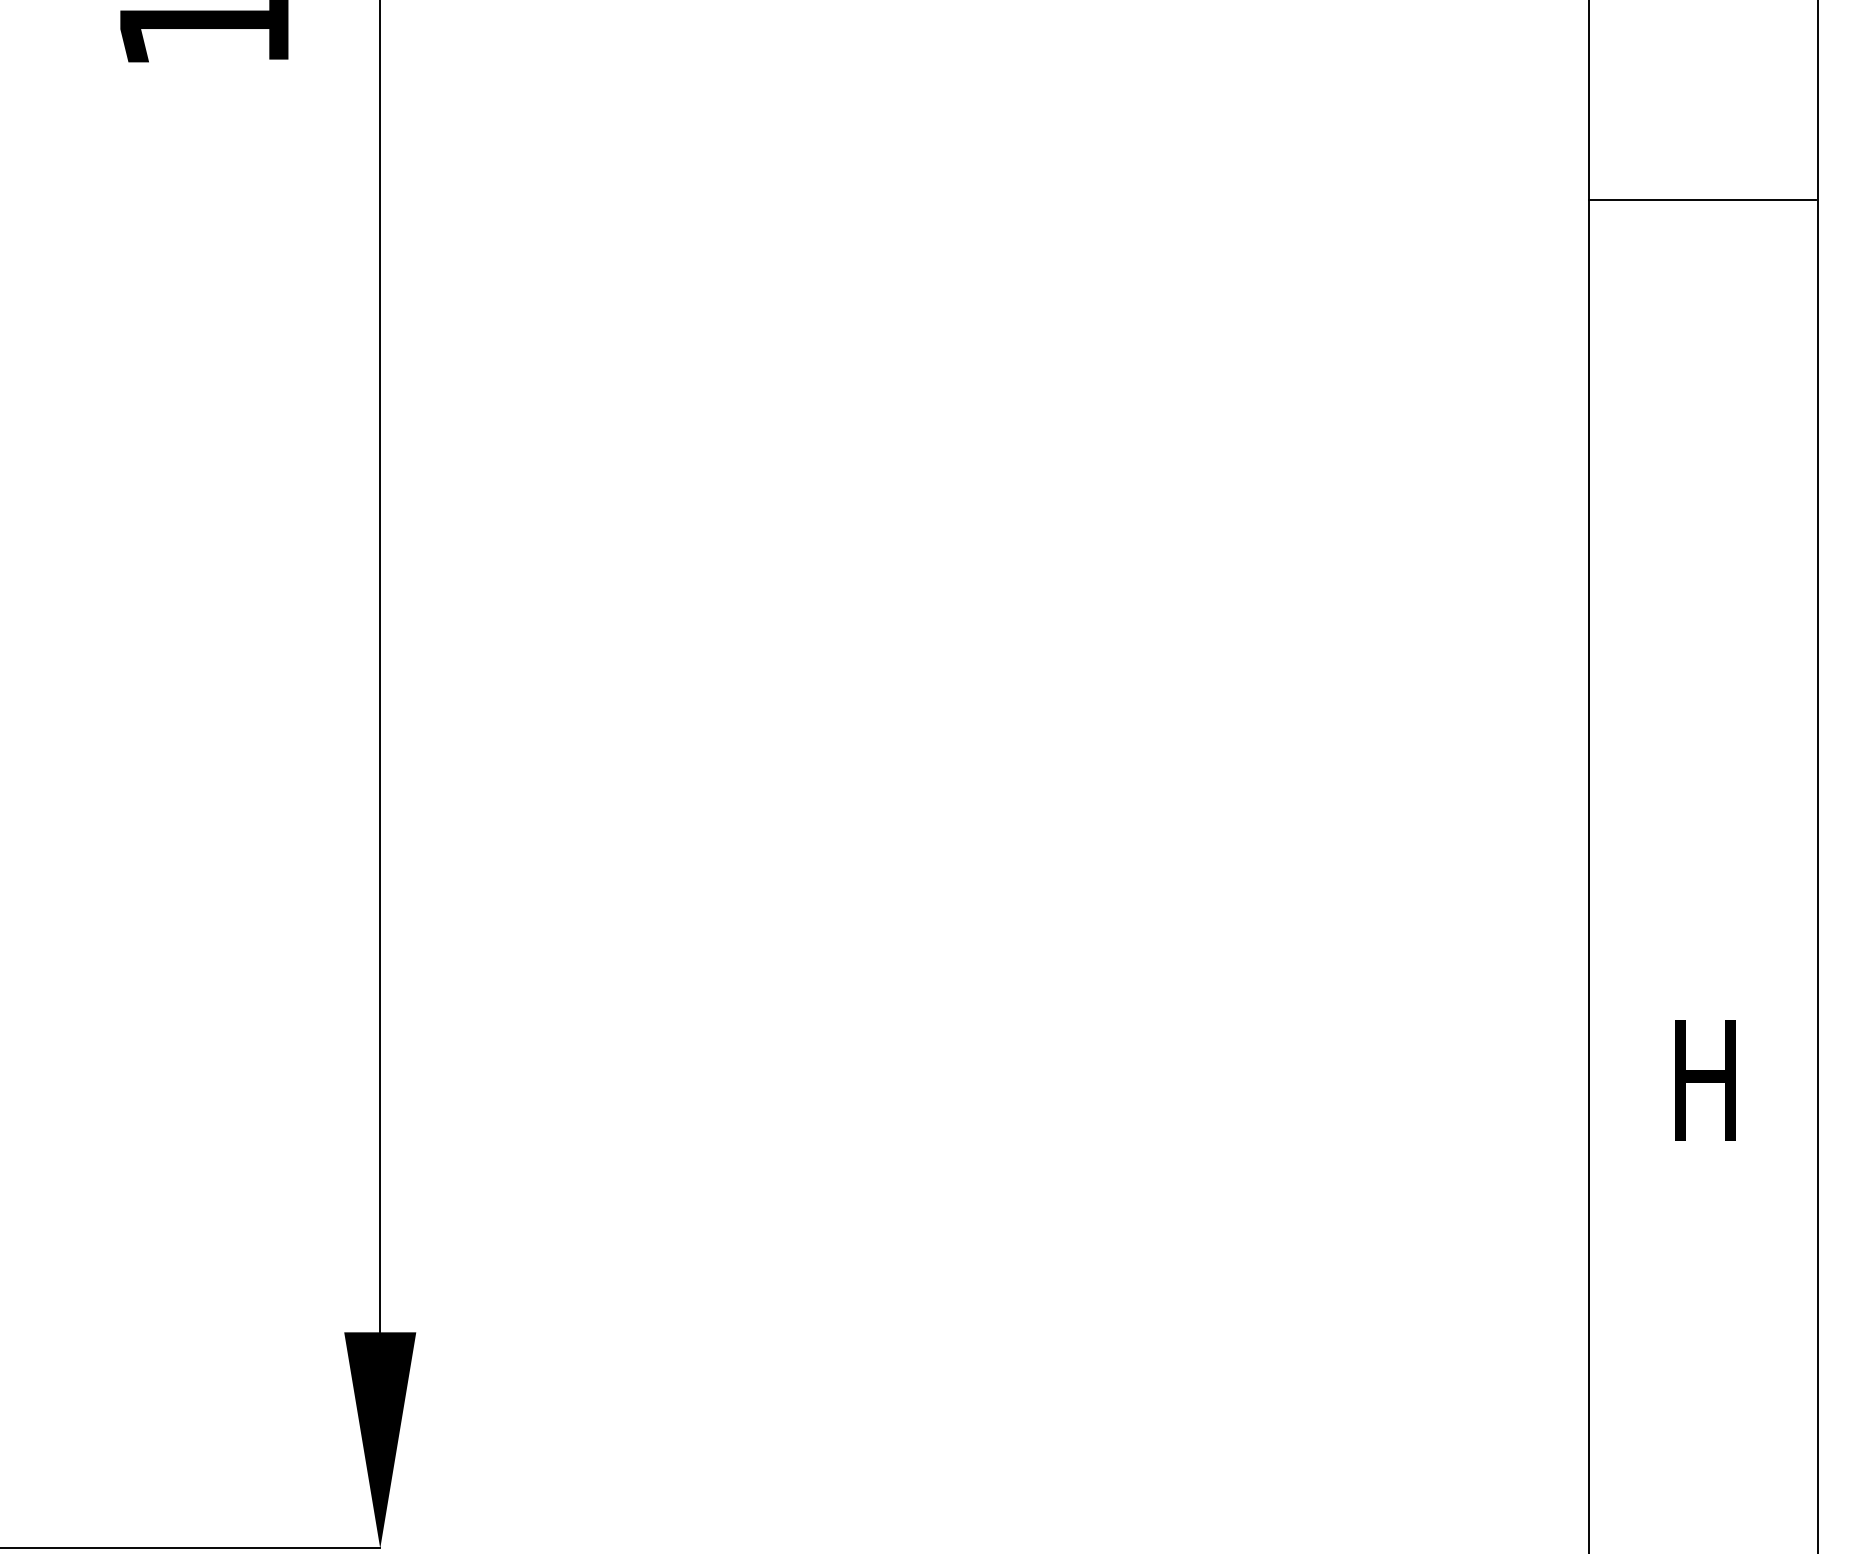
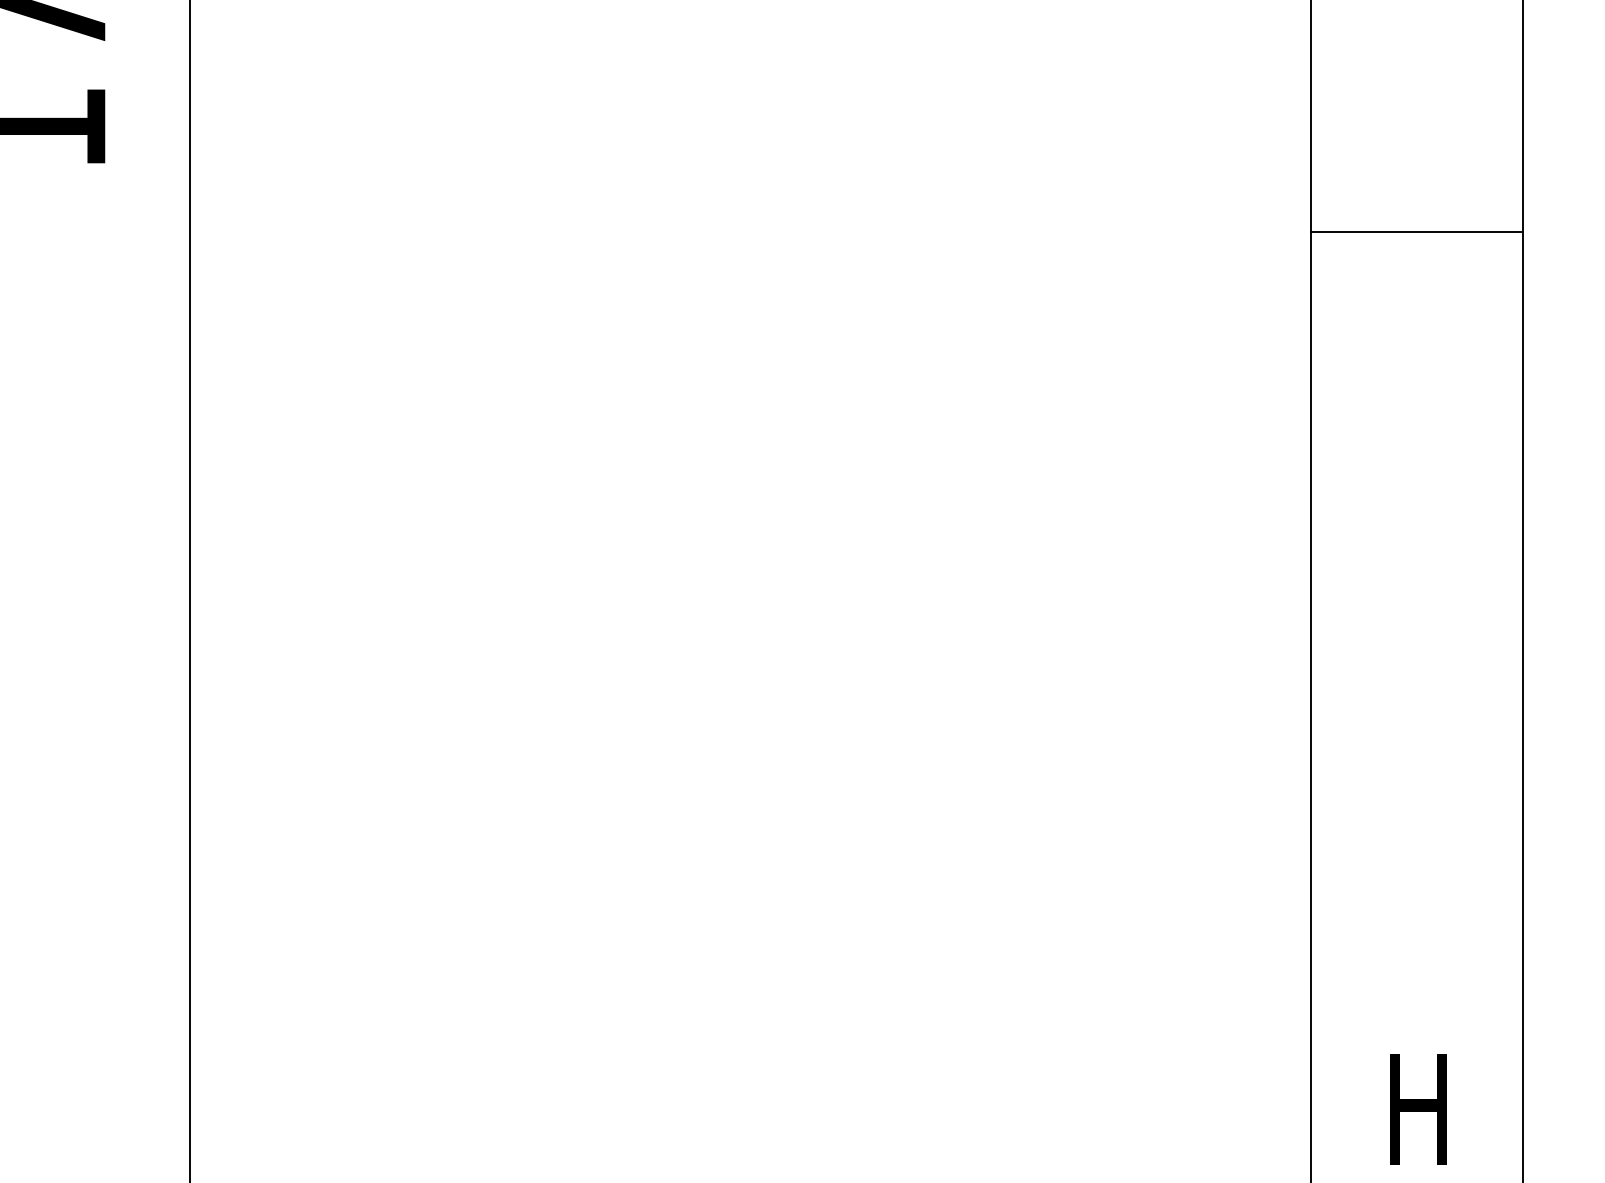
line: (1702, 199) -> (1415, 231), moved

